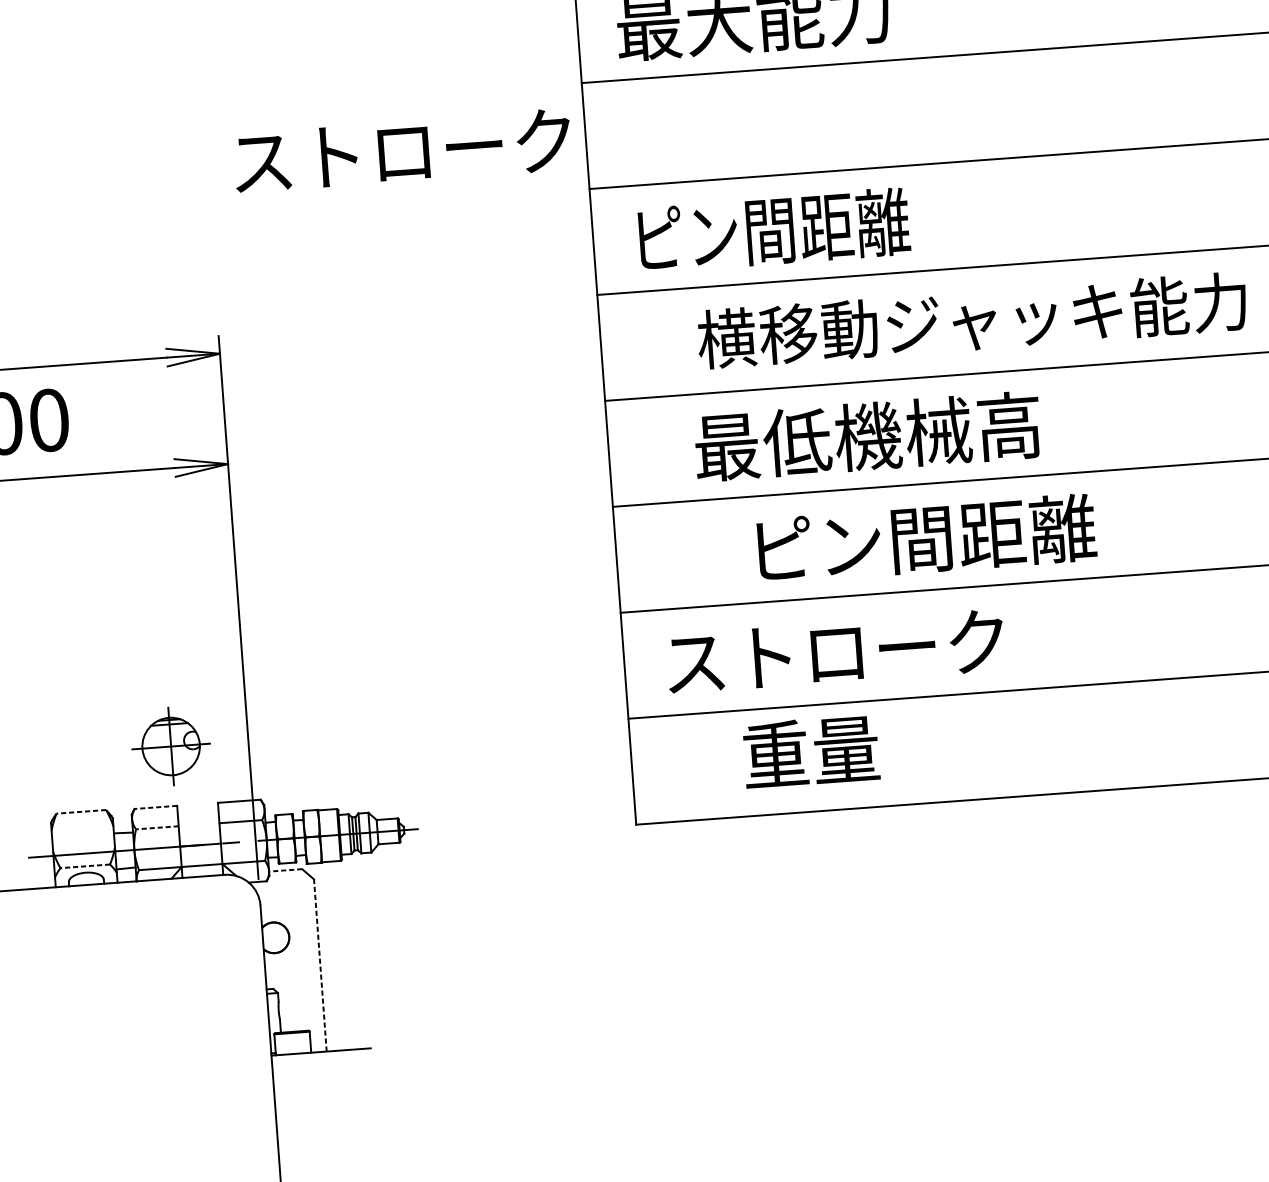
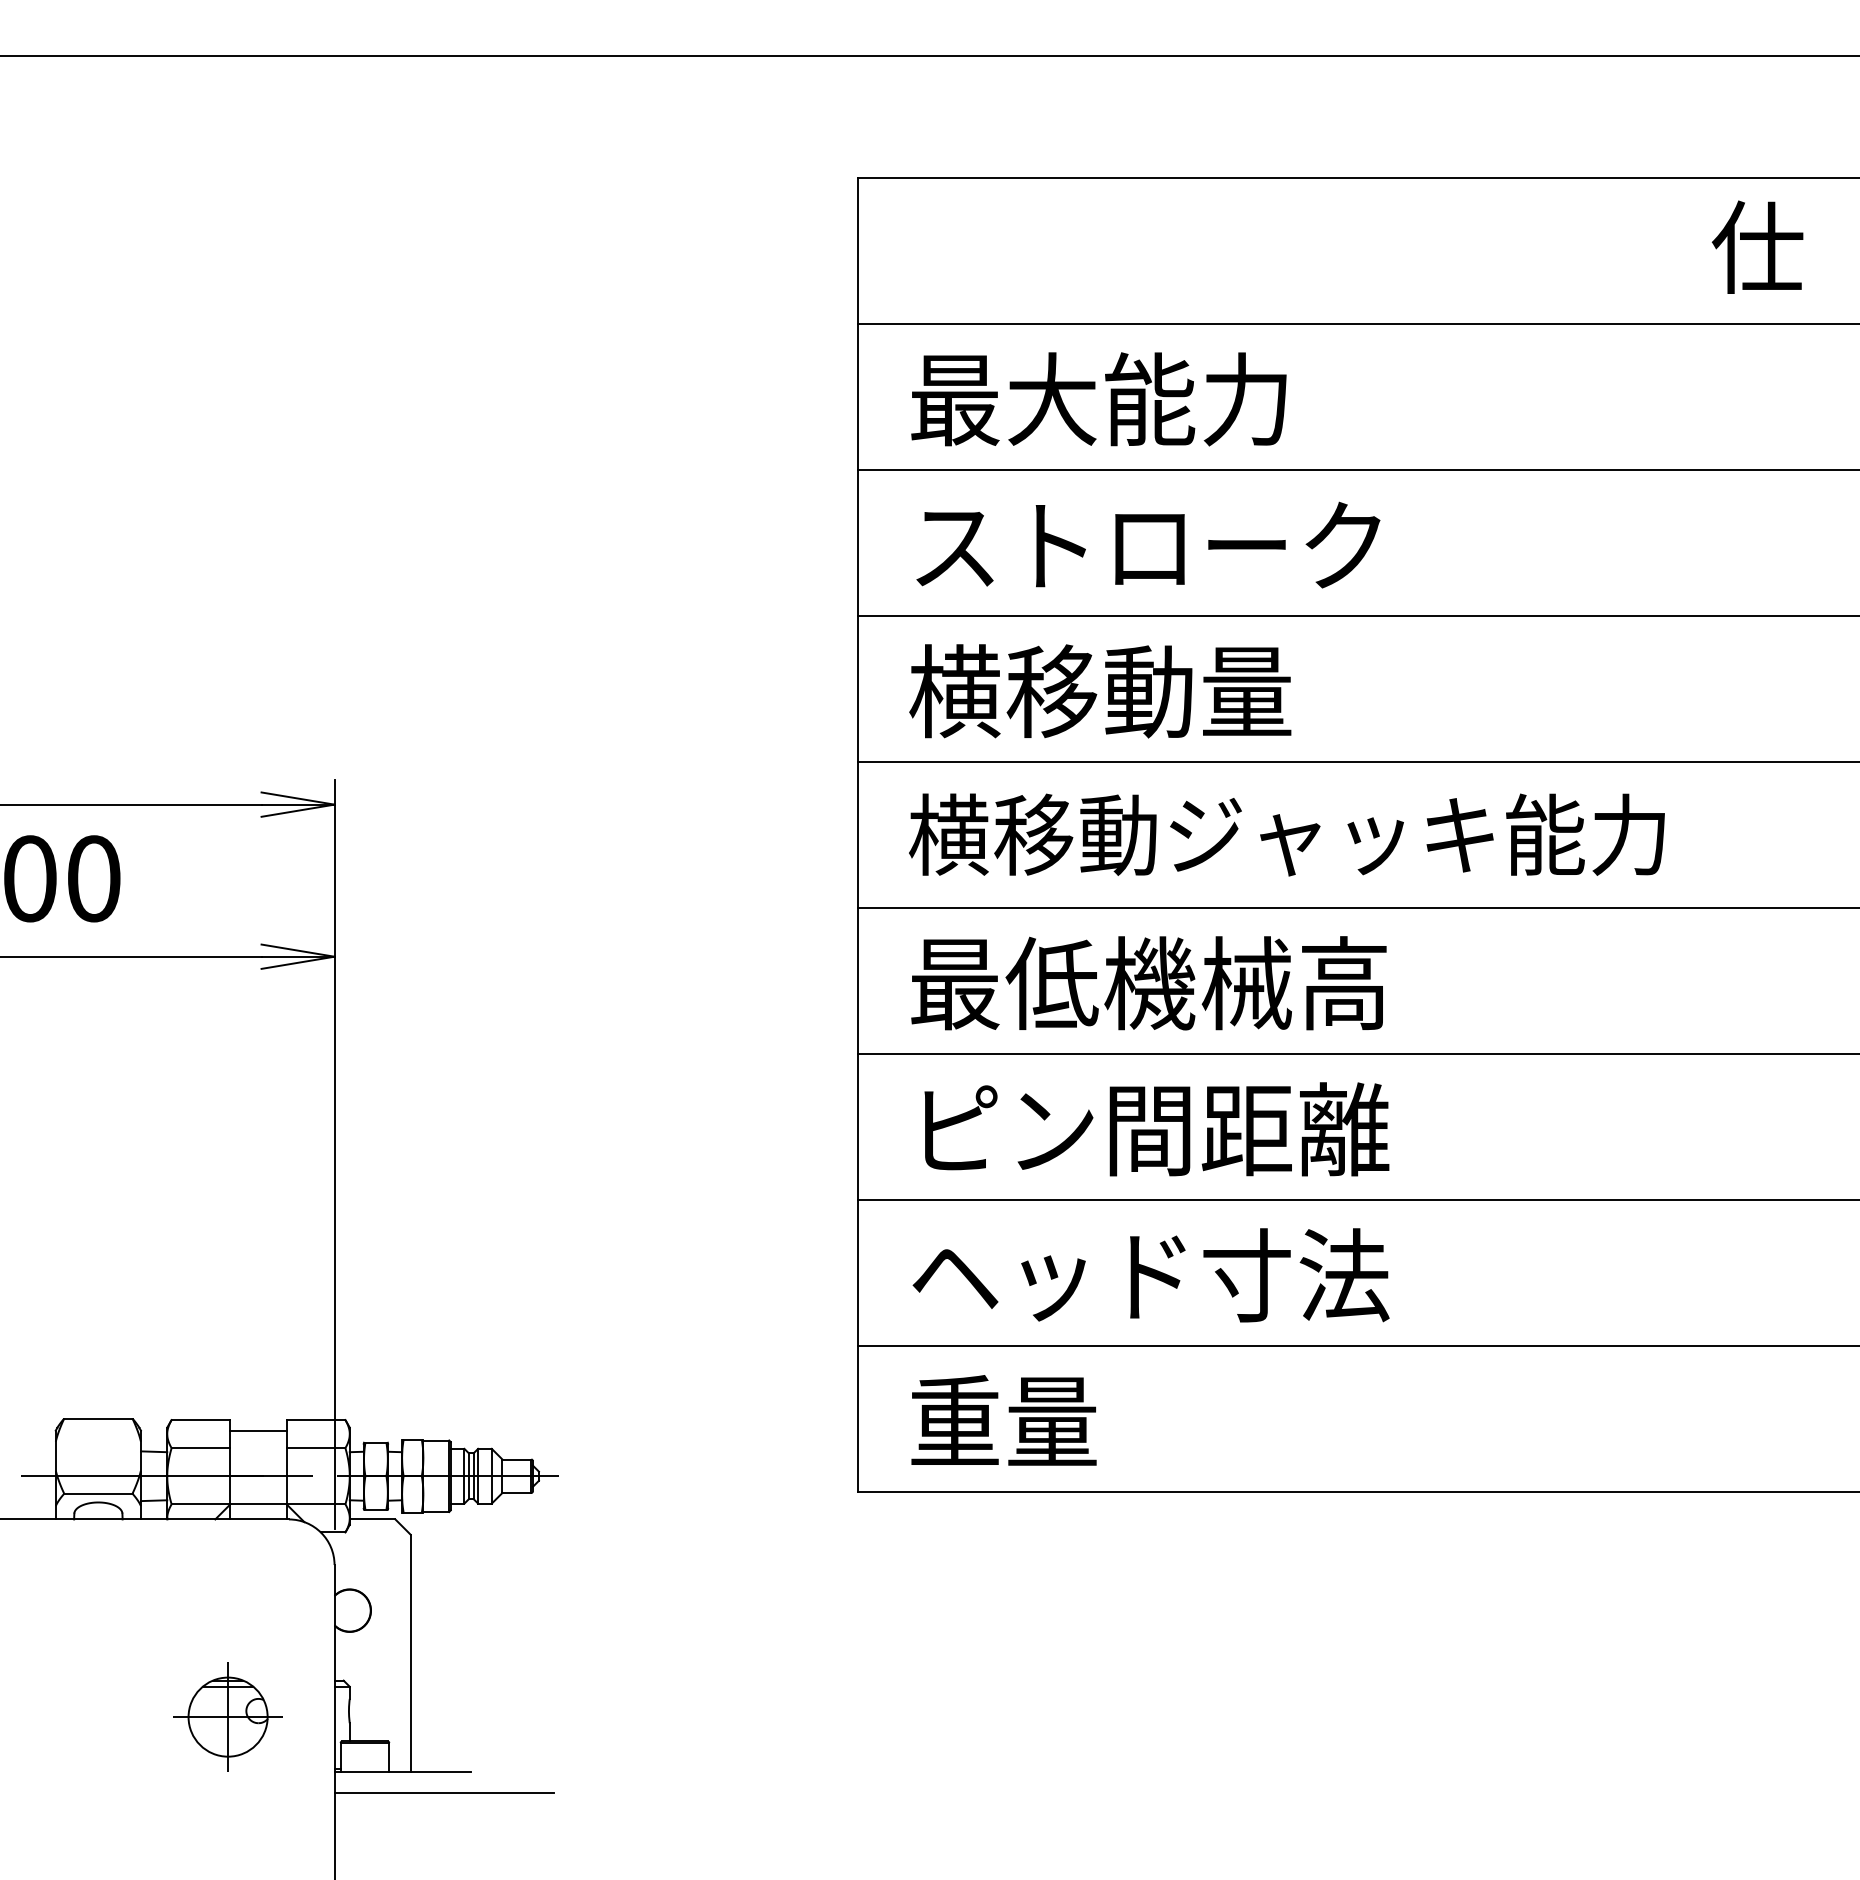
text: (402, 150) -> (1148, 544), moved
text: (769, 230) -> (1100, 691), ピン間距離 -> 横移動量
text: (971, 320) -> (1286, 834), moved
text: (867, 436) -> (1148, 983), moved
text: (926, 538) -> (1156, 1129), moved
text: (837, 651) -> (1150, 1275), ストローク -> ヘッド寸法
part: (170, 746) -> (227, 1716), moved
text: (810, 751) -> (1003, 1420), moved
line: (155, 807) -> (200, 1420), dashed -> solid
line: (80, 811) -> (97, 1418), dashed -> solid
line: (198, 811) -> (258, 1430), added
line: (157, 828) -> (200, 1448), dashed -> solid
line: (84, 866) -> (97, 1493), dashed -> solid
line: (285, 870) -> (372, 1519), dashed -> solid
line: (320, 965) -> (410, 1653), dashed -> solid
line: (351, 1065) -> (443, 1793), added

